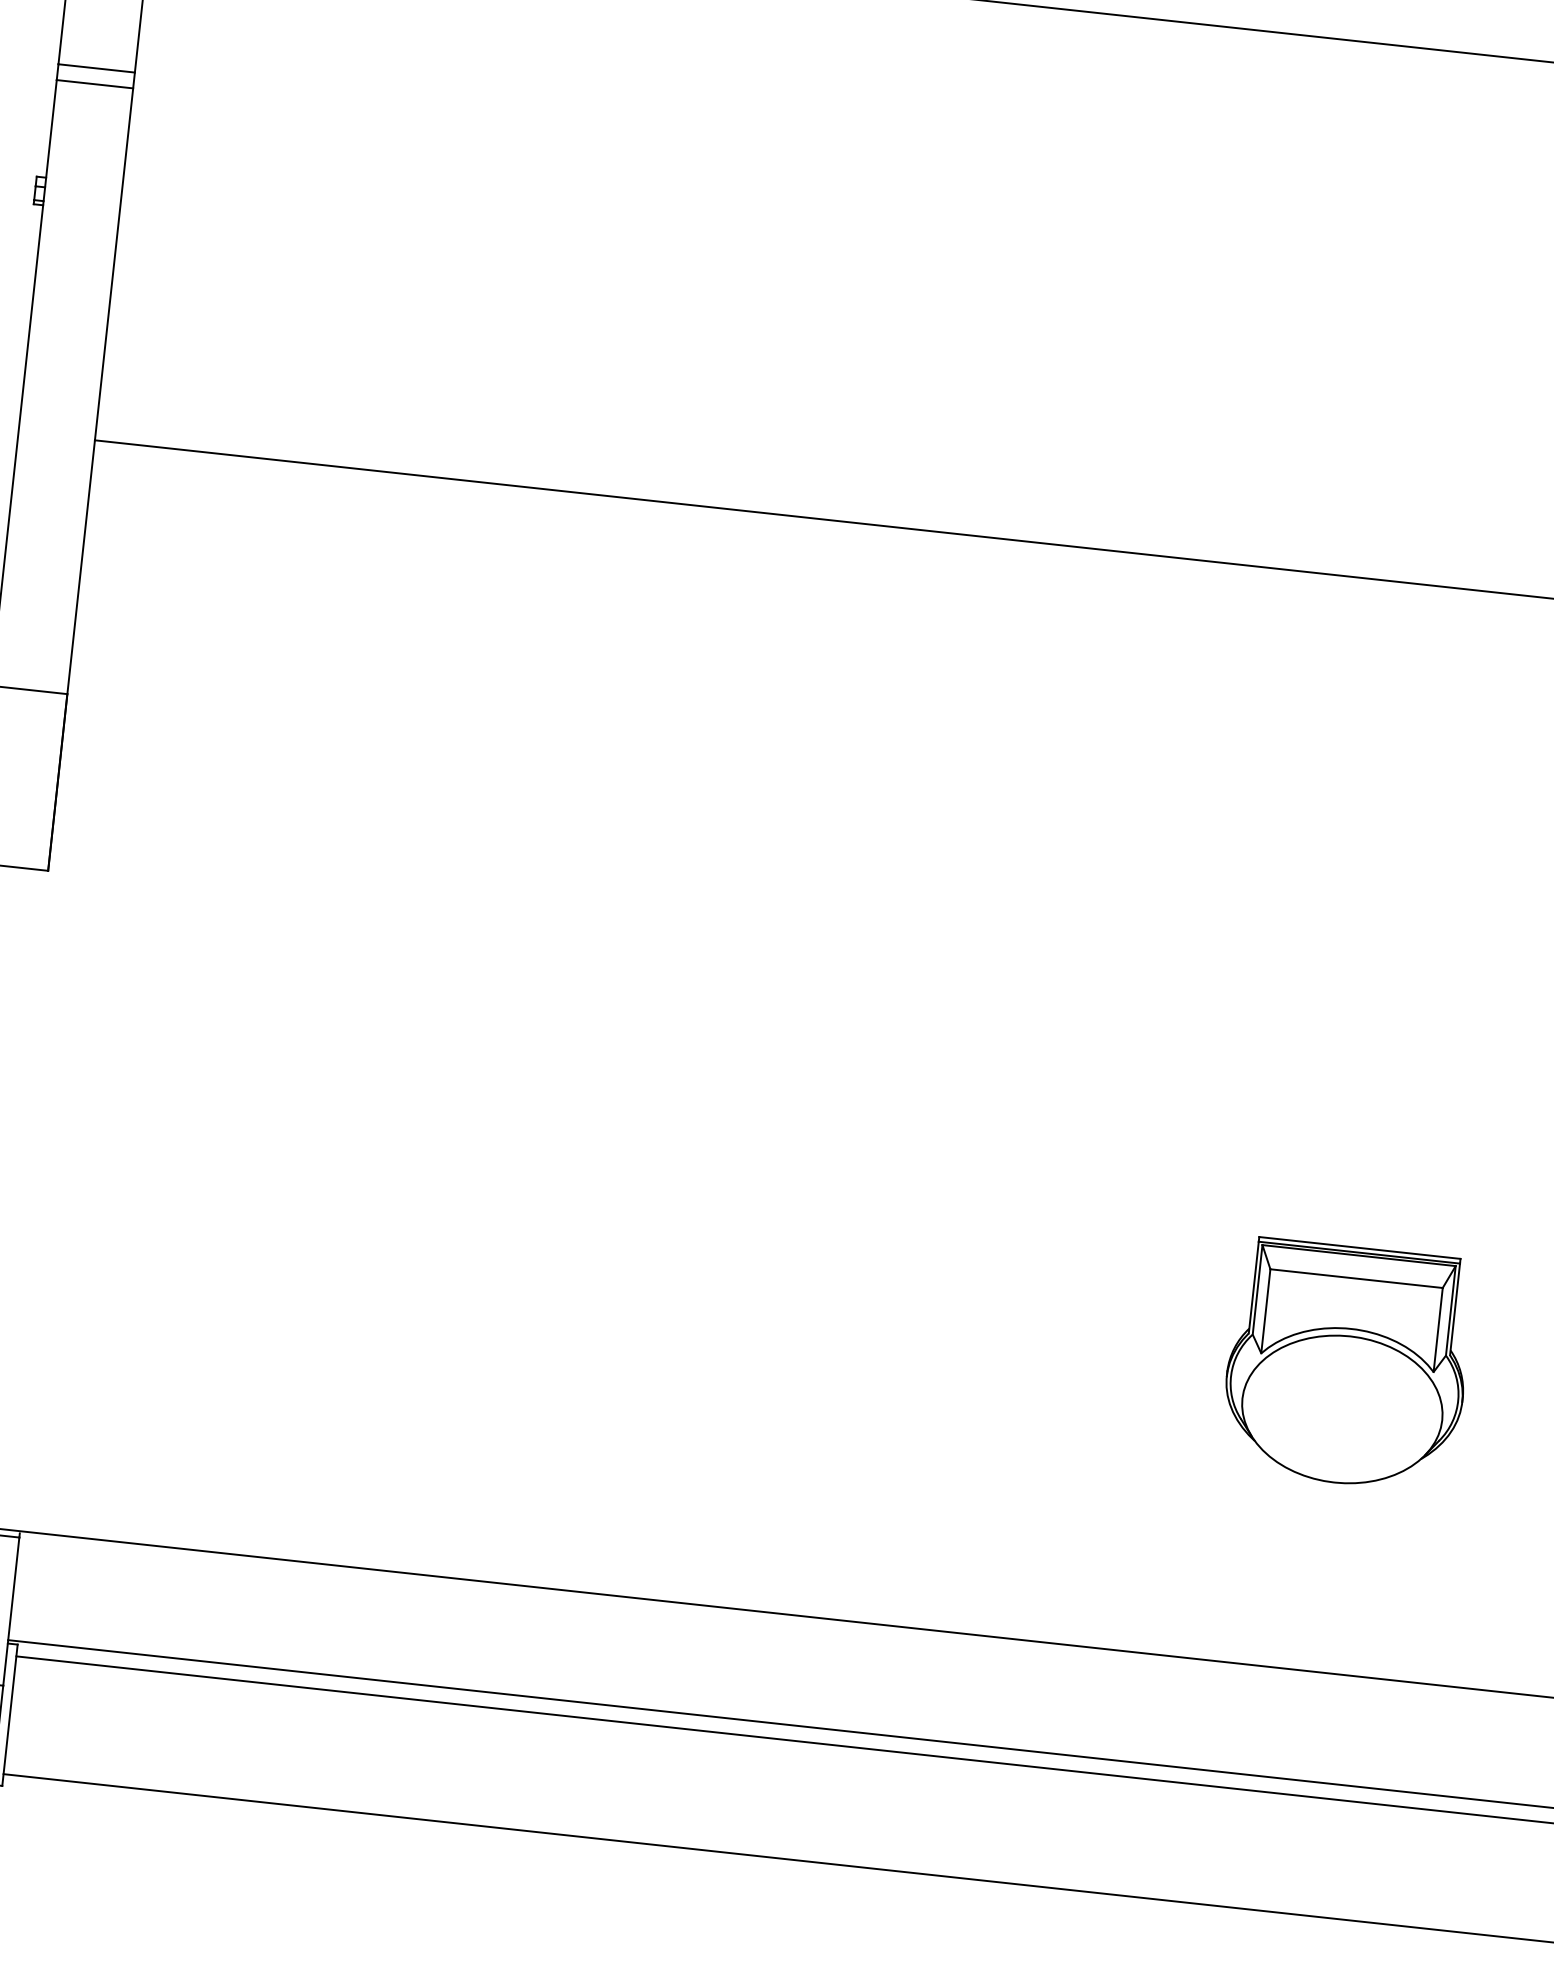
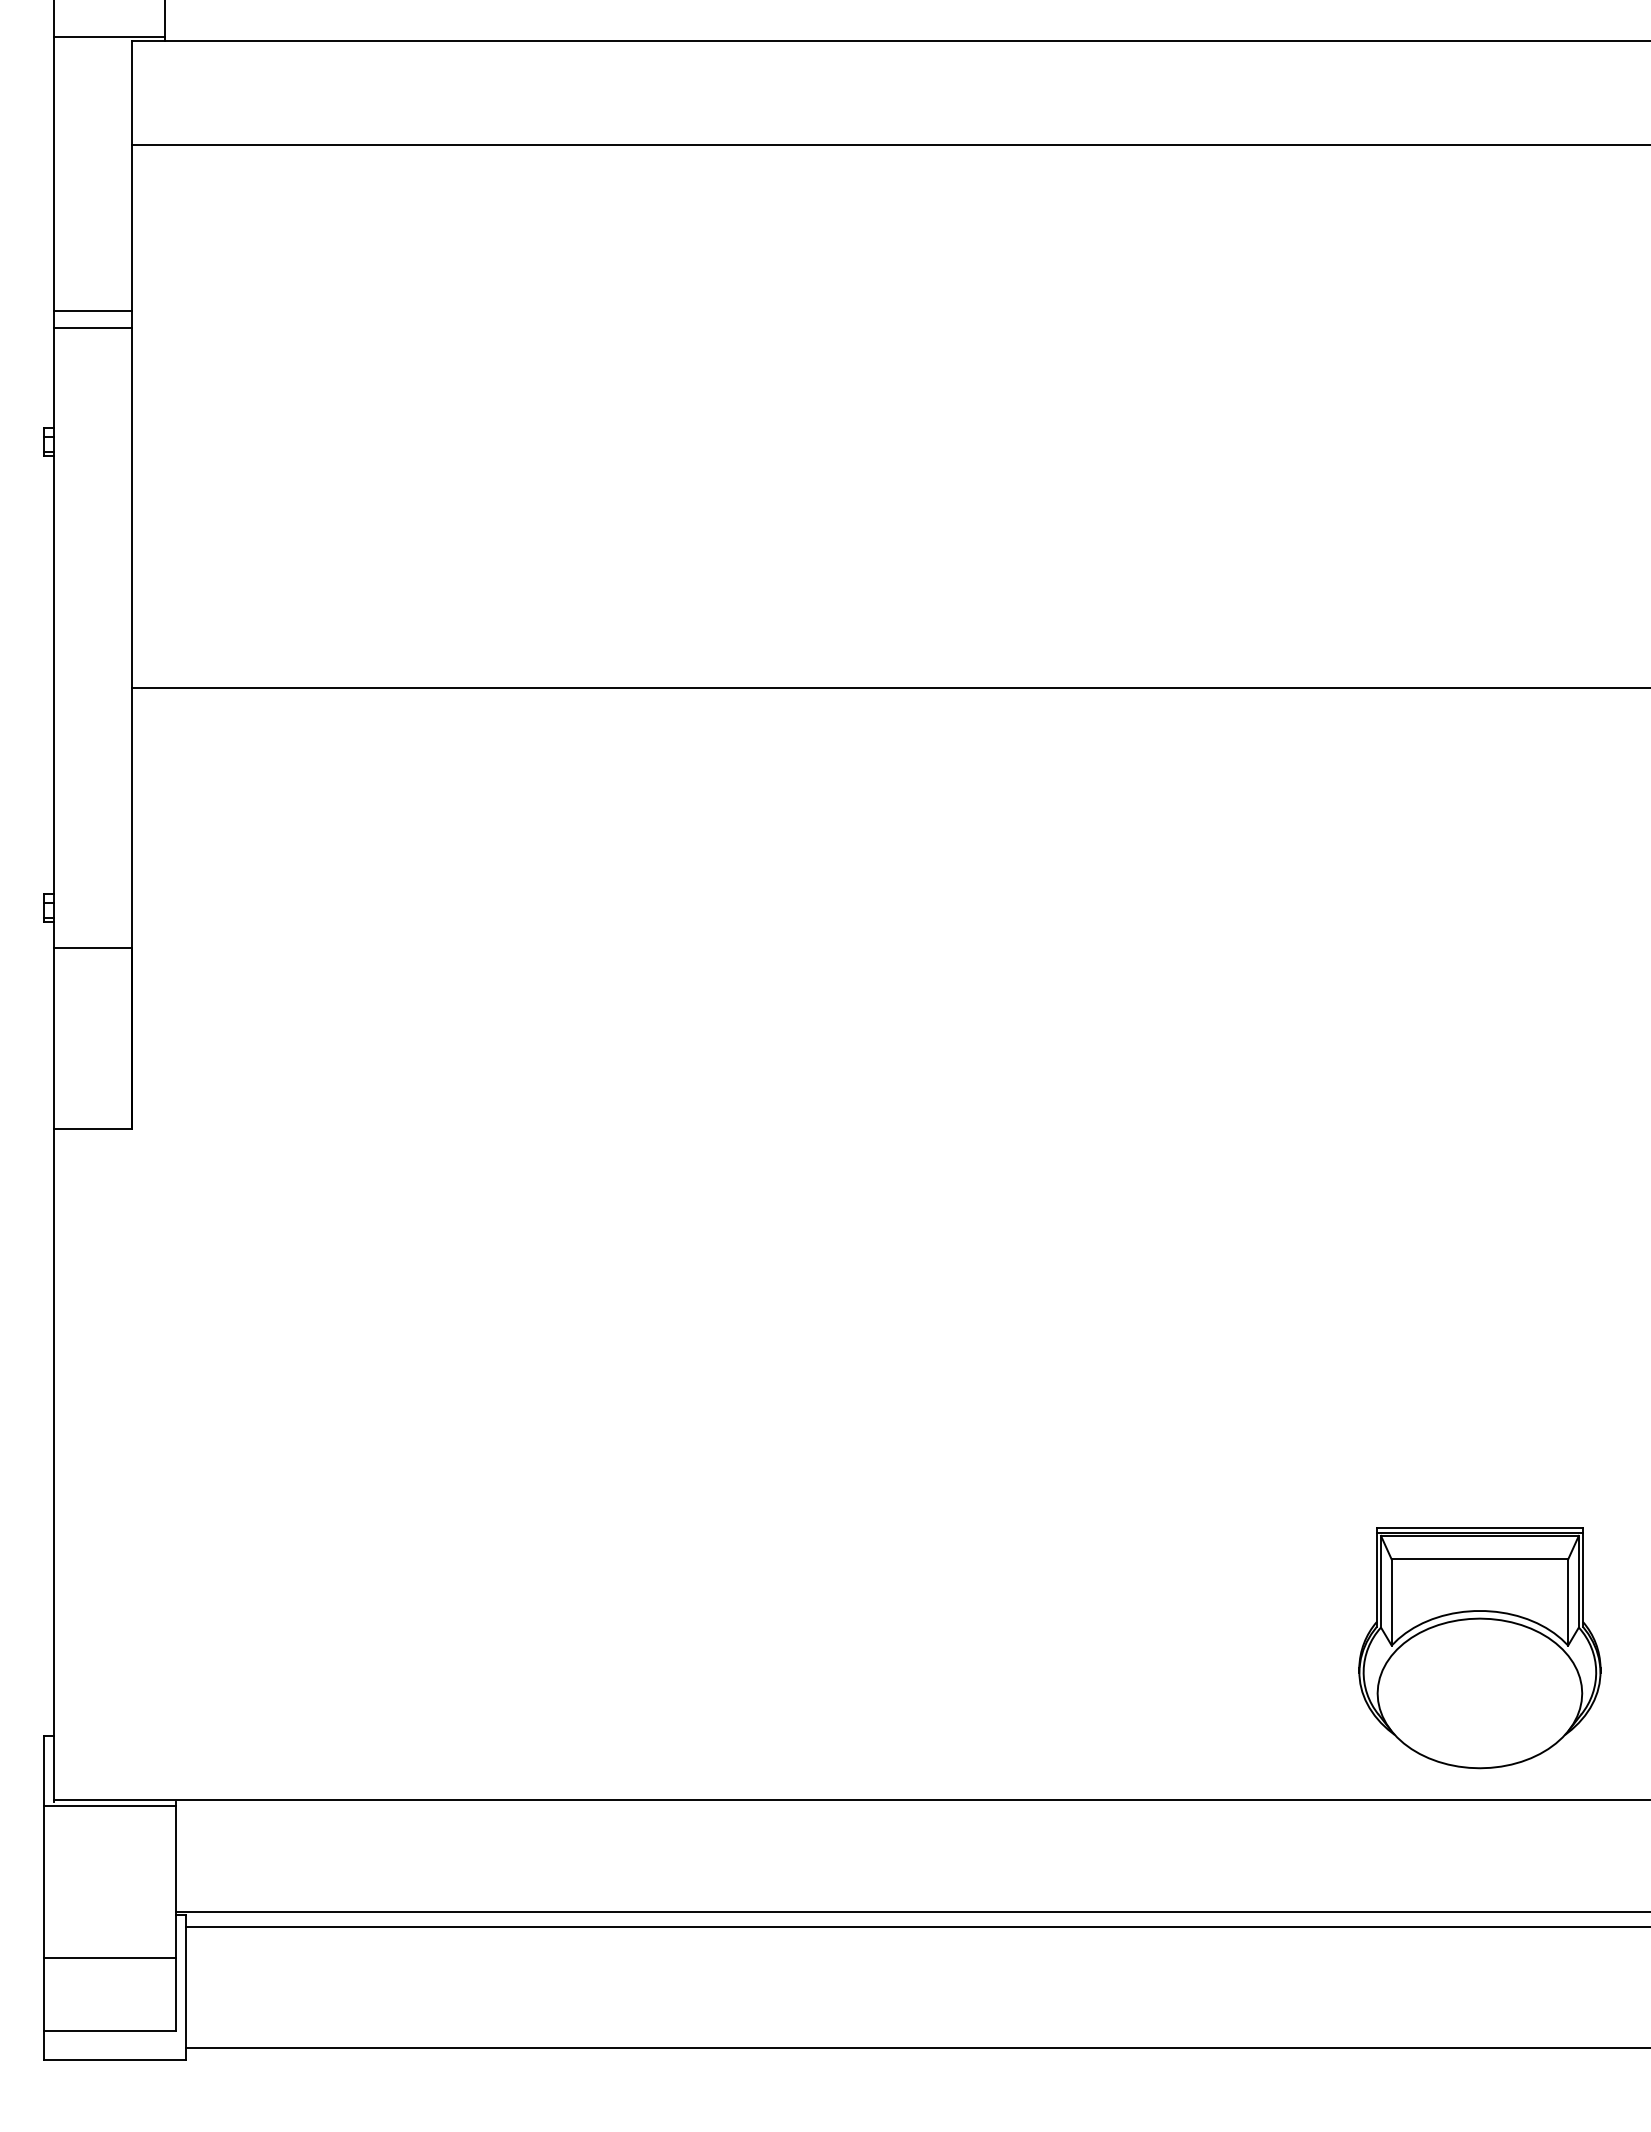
part: (1346, 1365) -> (1479, 1648), moved

